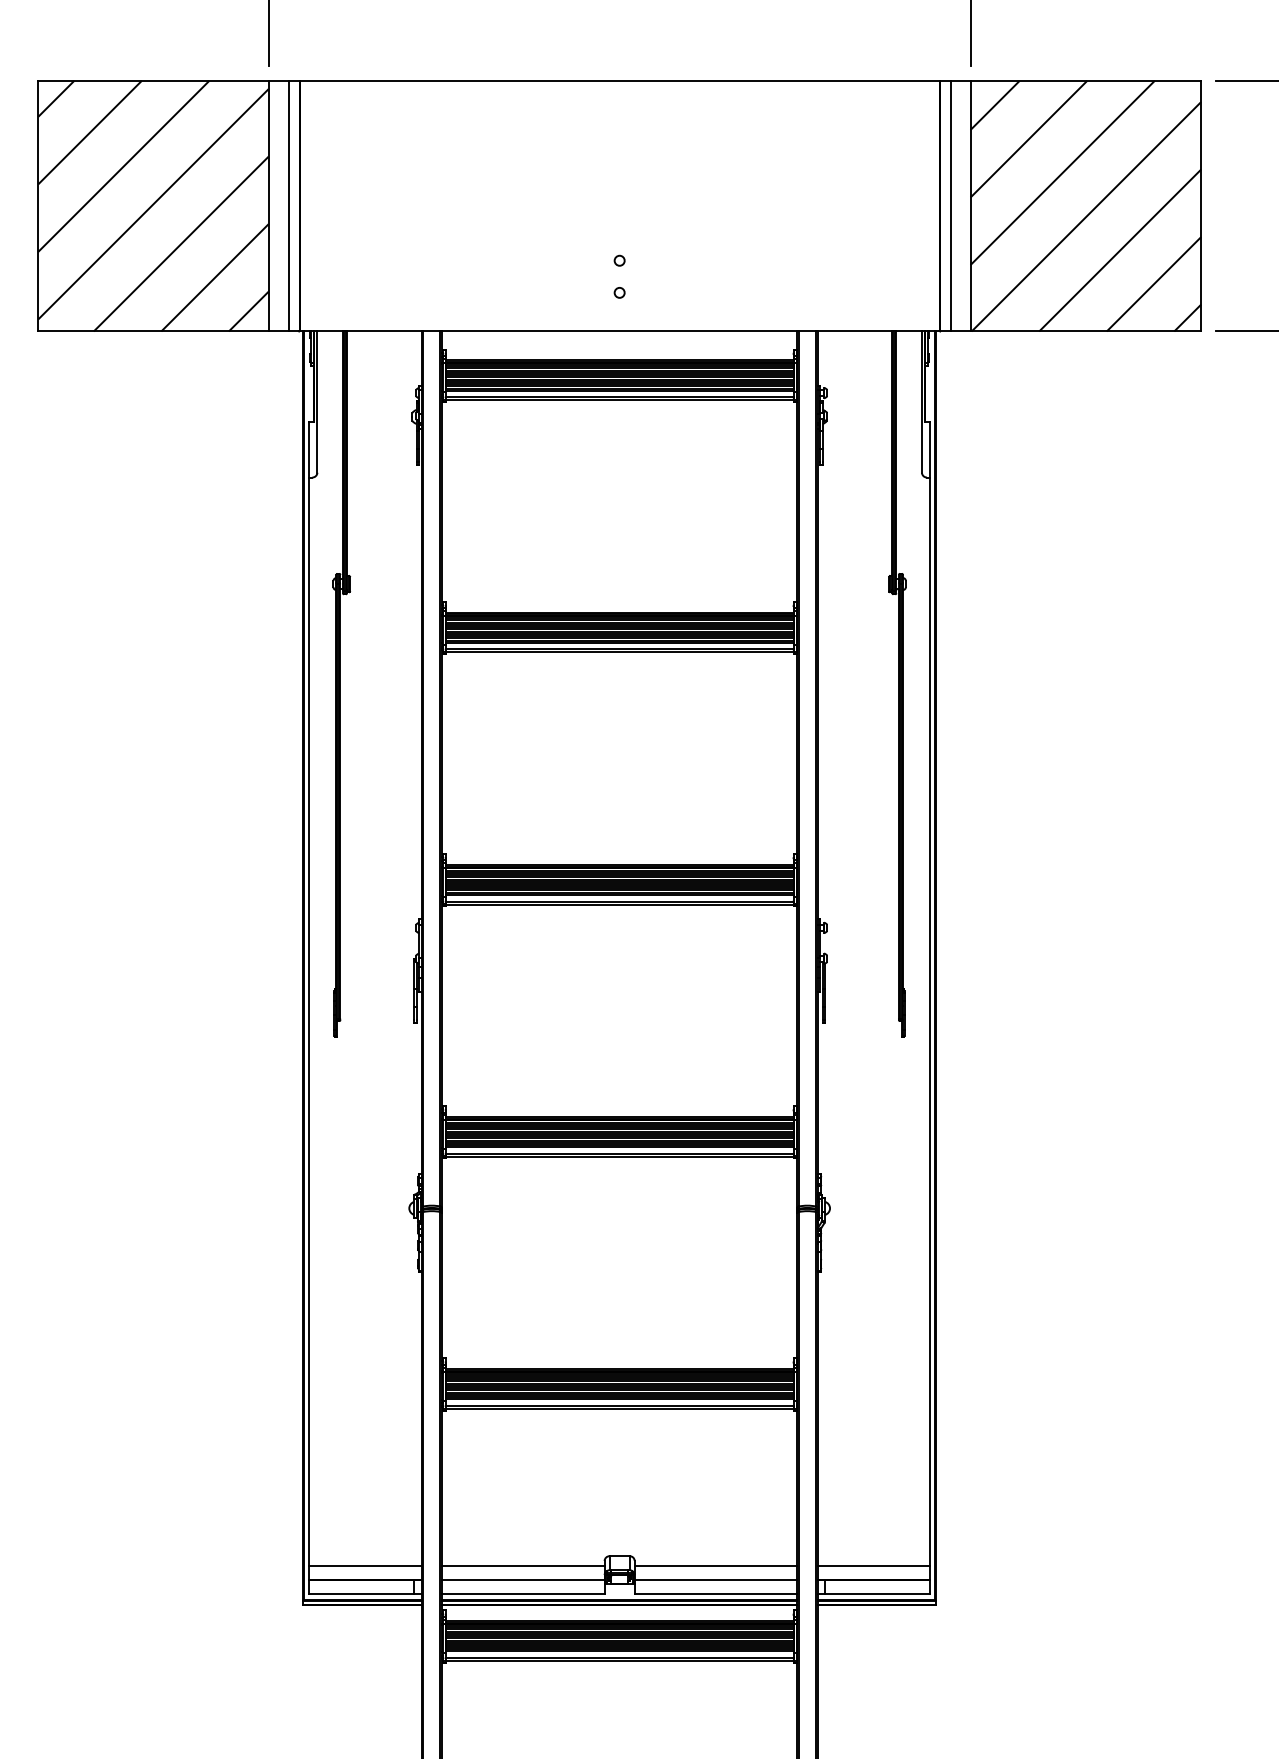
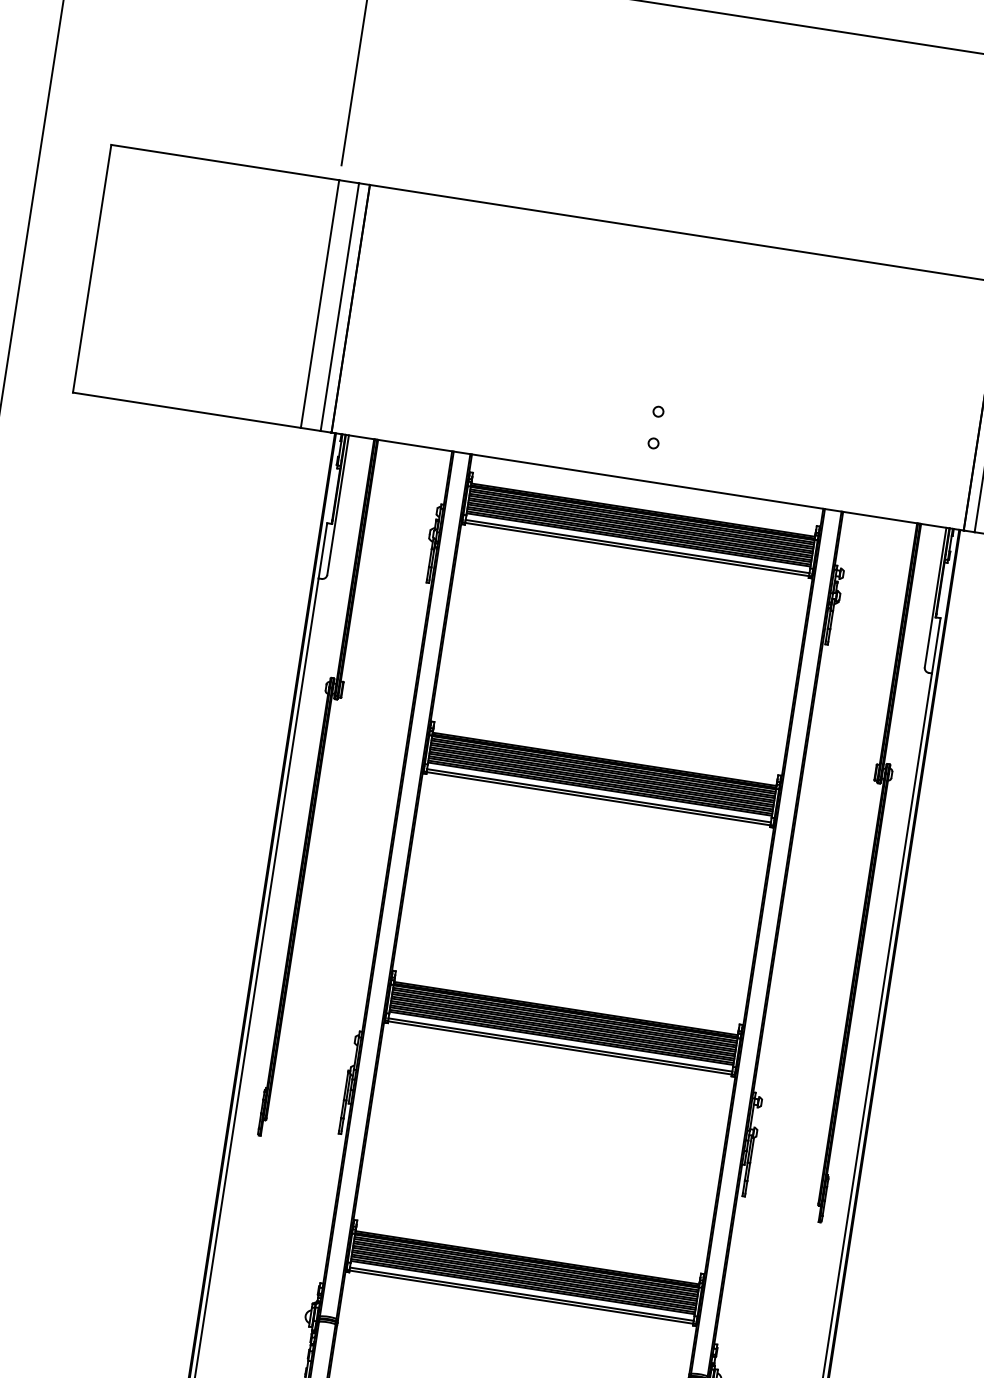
hatch: (153, 205) -> (206, 285), removed

